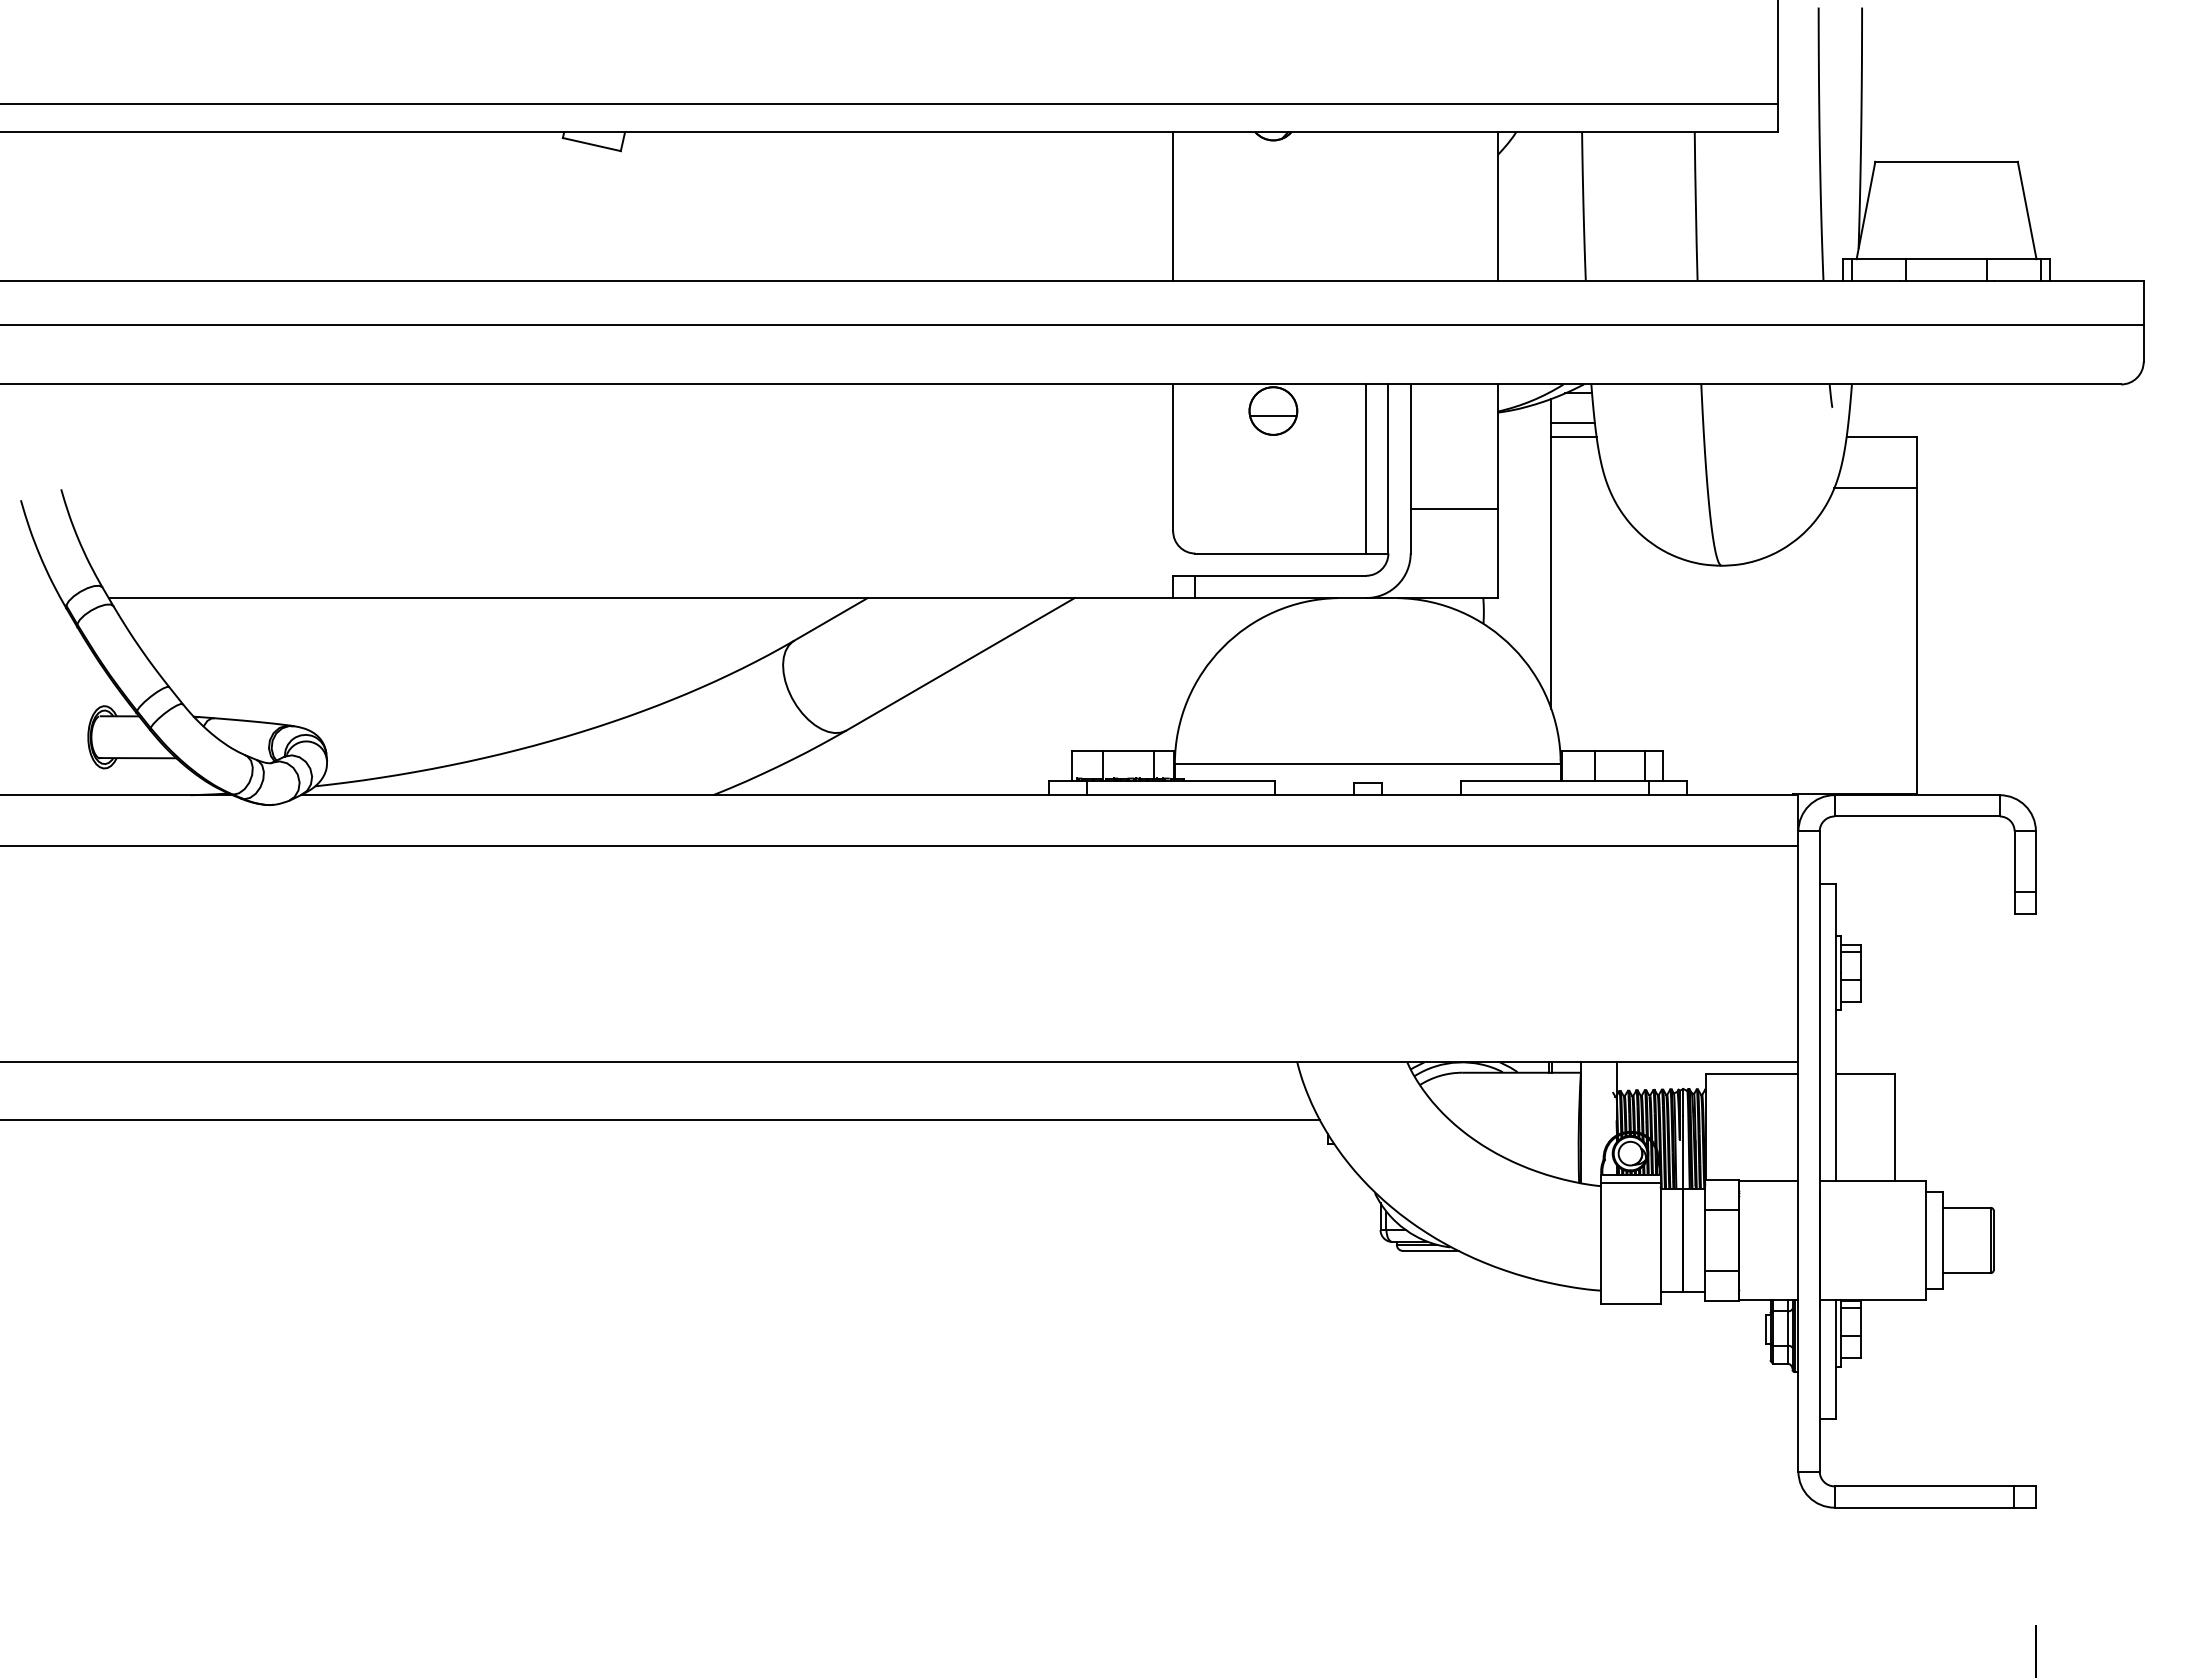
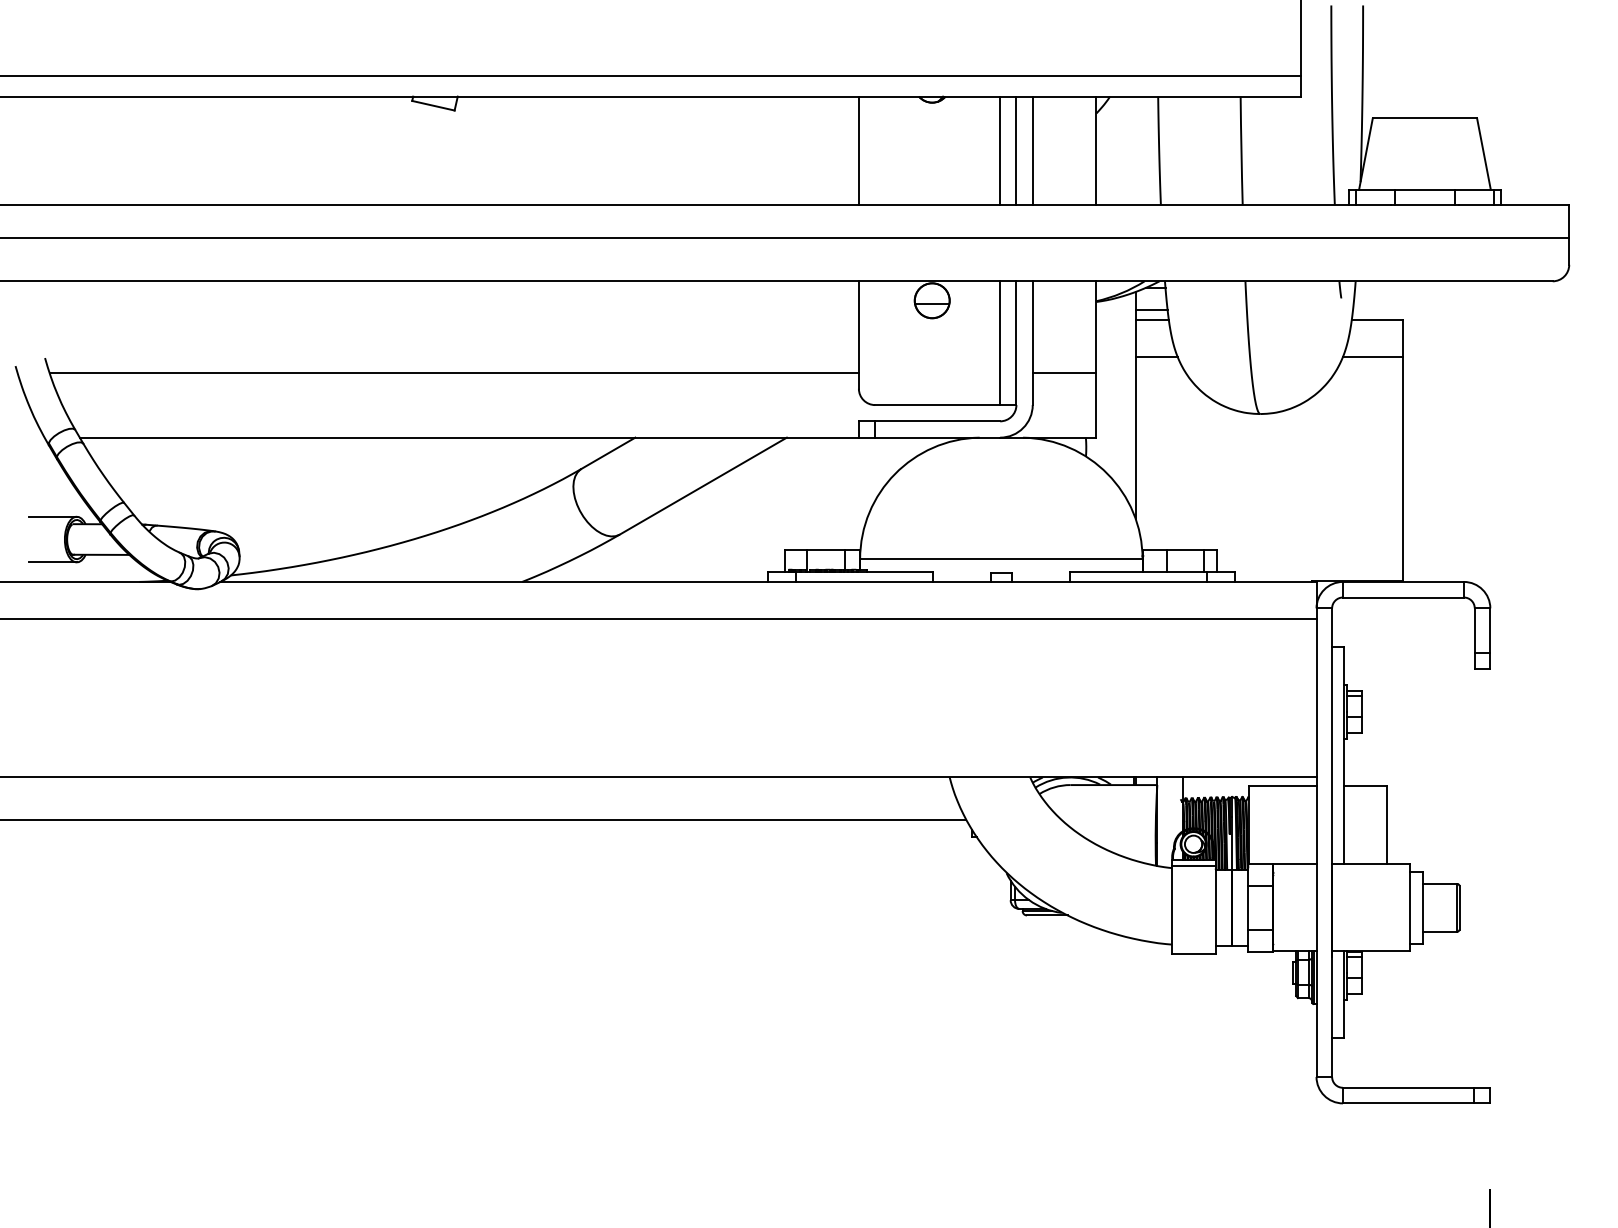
line: (1366, 206) -> (1000, 151), added
line: (1388, 206) -> (1016, 151), added
line: (1410, 206) -> (1032, 151), added
line: (1579, 488) -> (1156, 357), added
line: (620, 509) -> (454, 372), added
line: (71, 706) -> (52, 517), added
line: (71, 768) -> (52, 562), added

